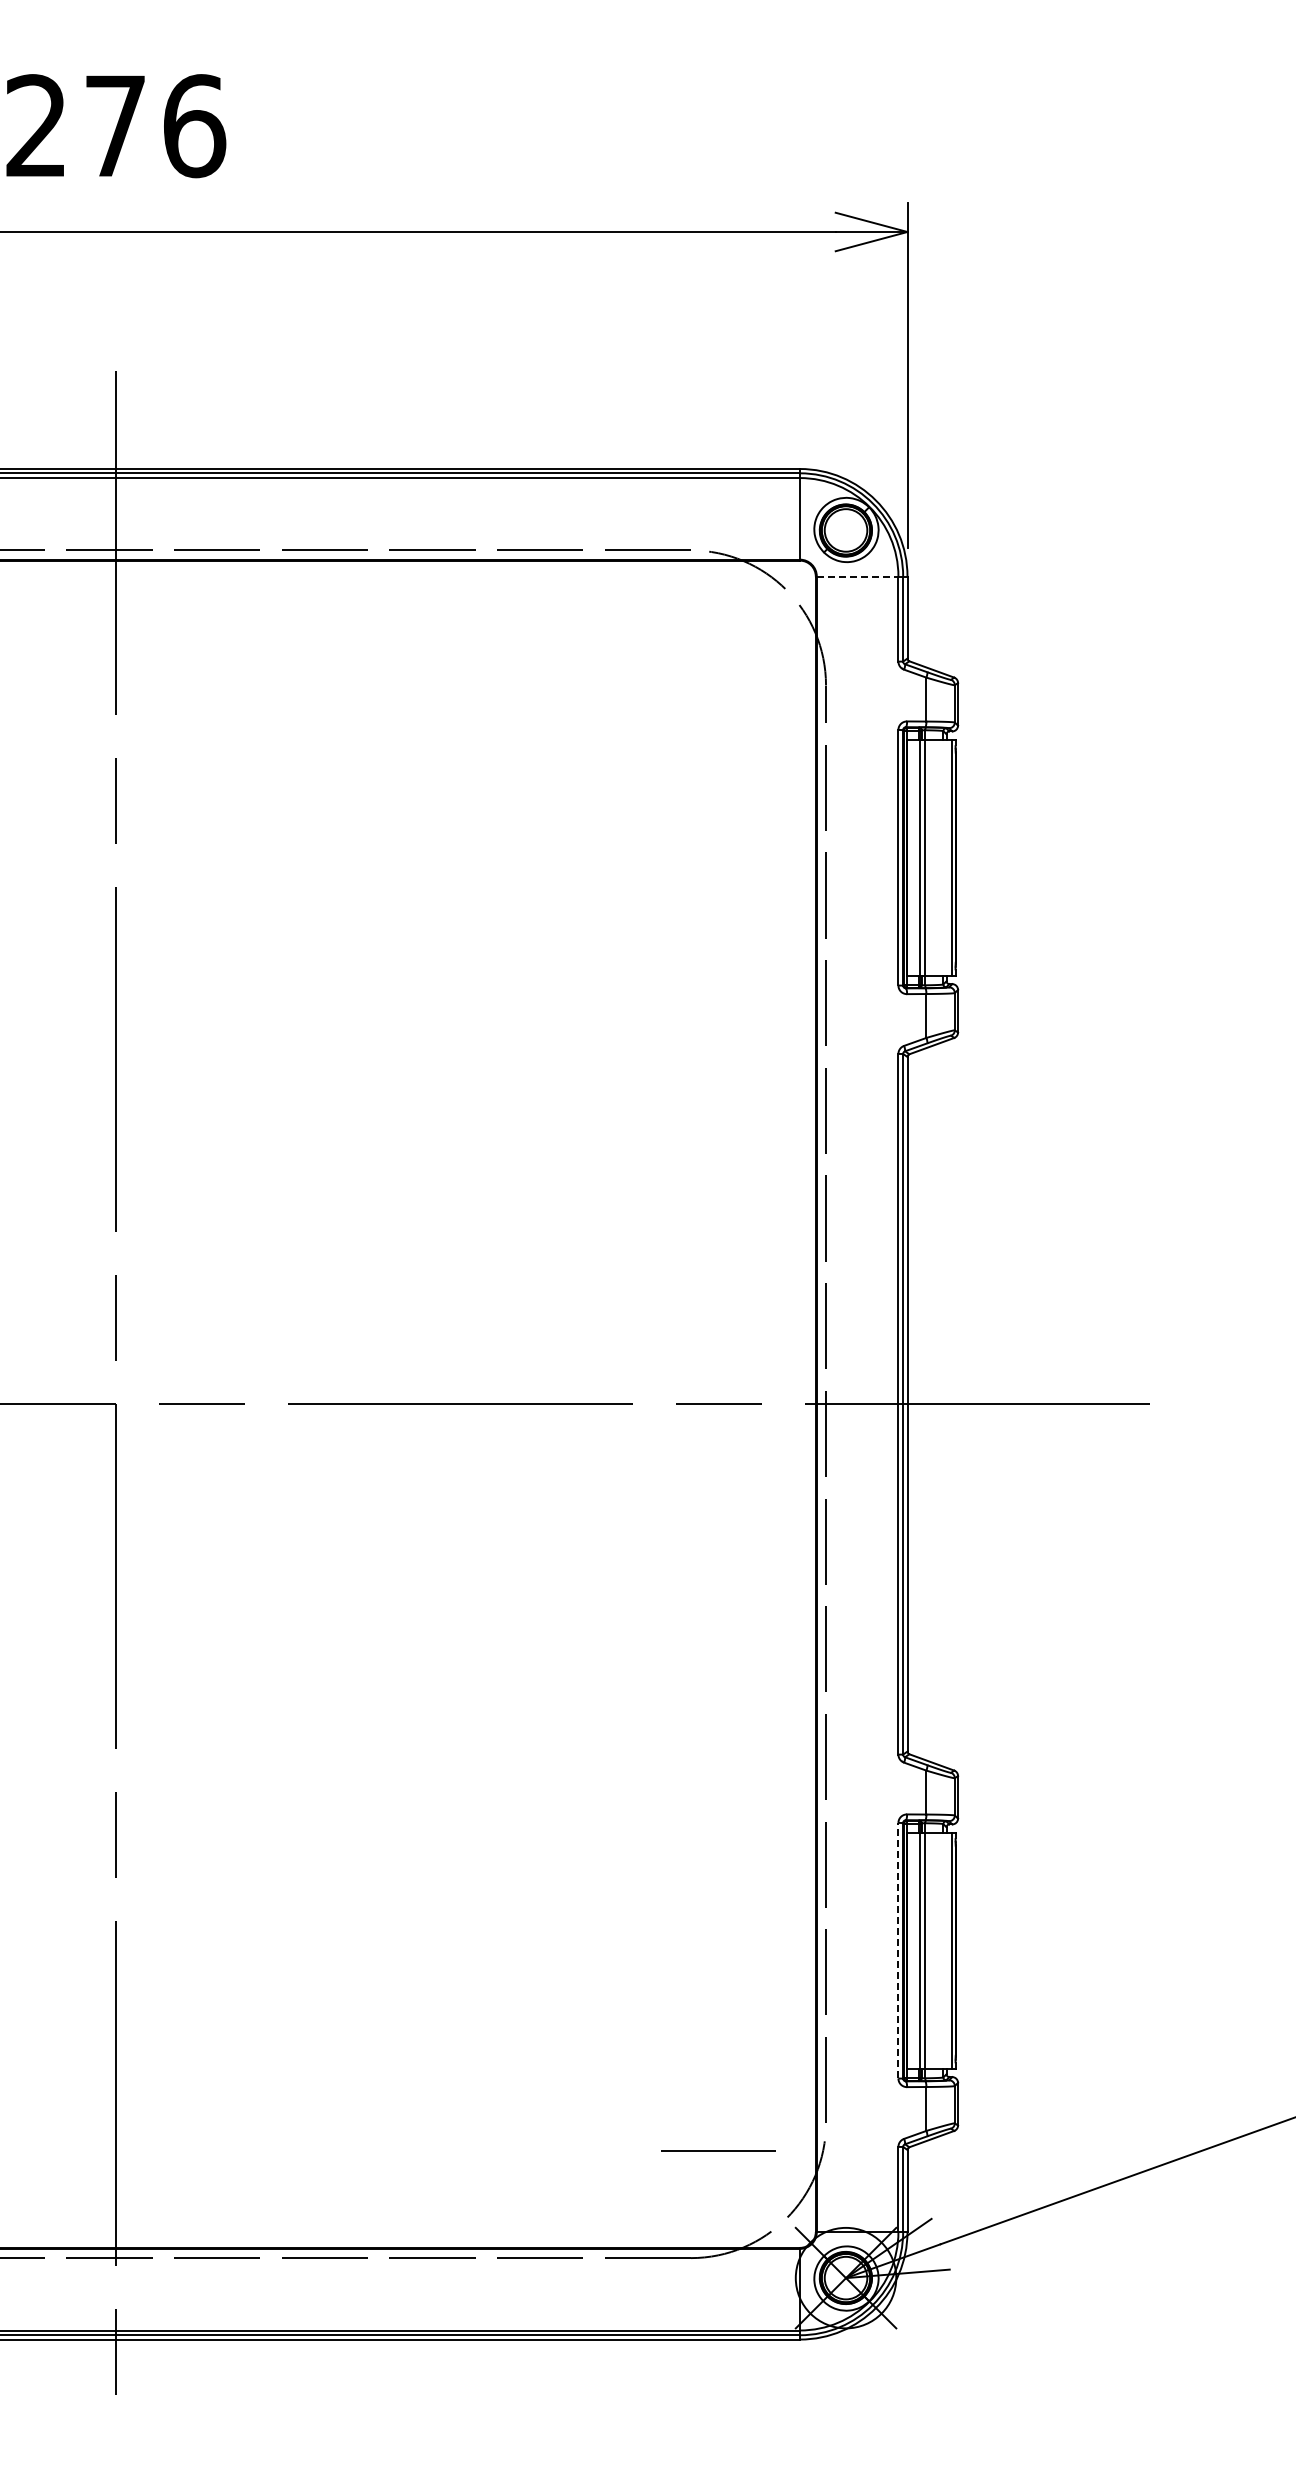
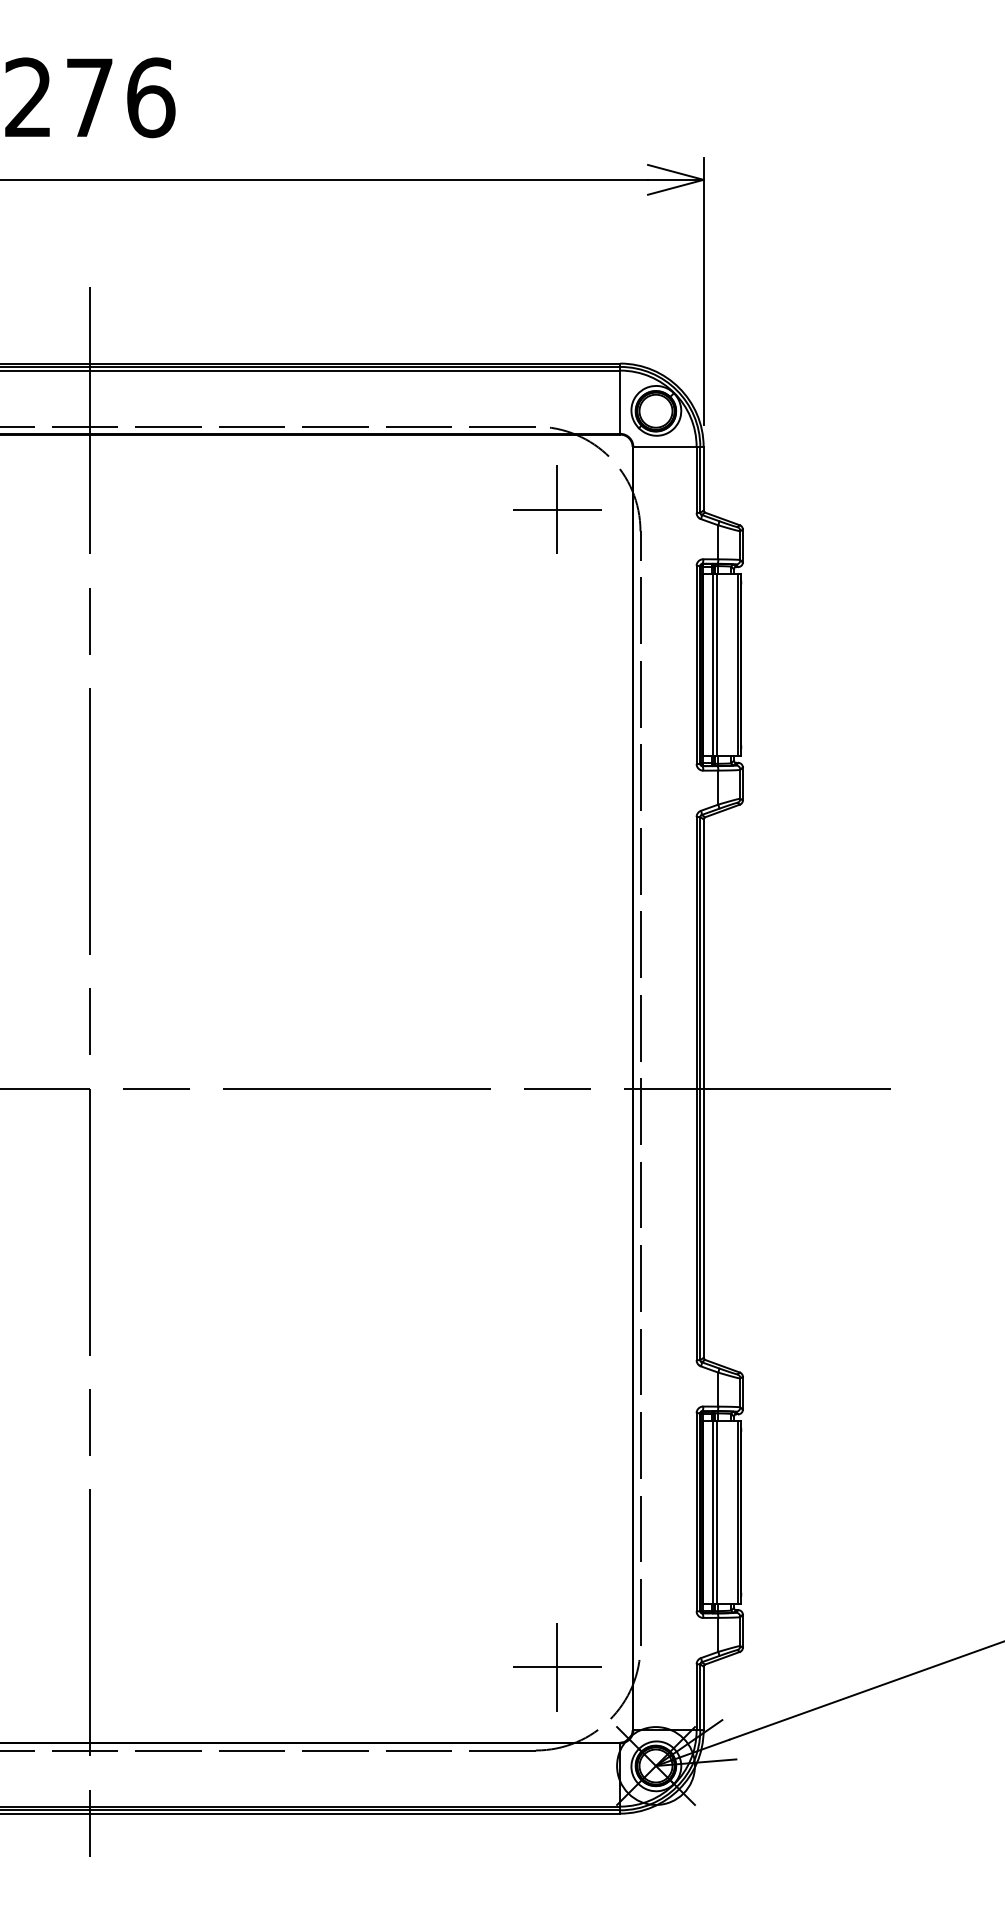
line: (857, 576) -> (664, 446), dashed -> solid
part: (718, 657) -> (557, 509), added
line: (898, 1950) -> (696, 1512), dashed -> solid
line: (718, 2150) -> (557, 1667), added

